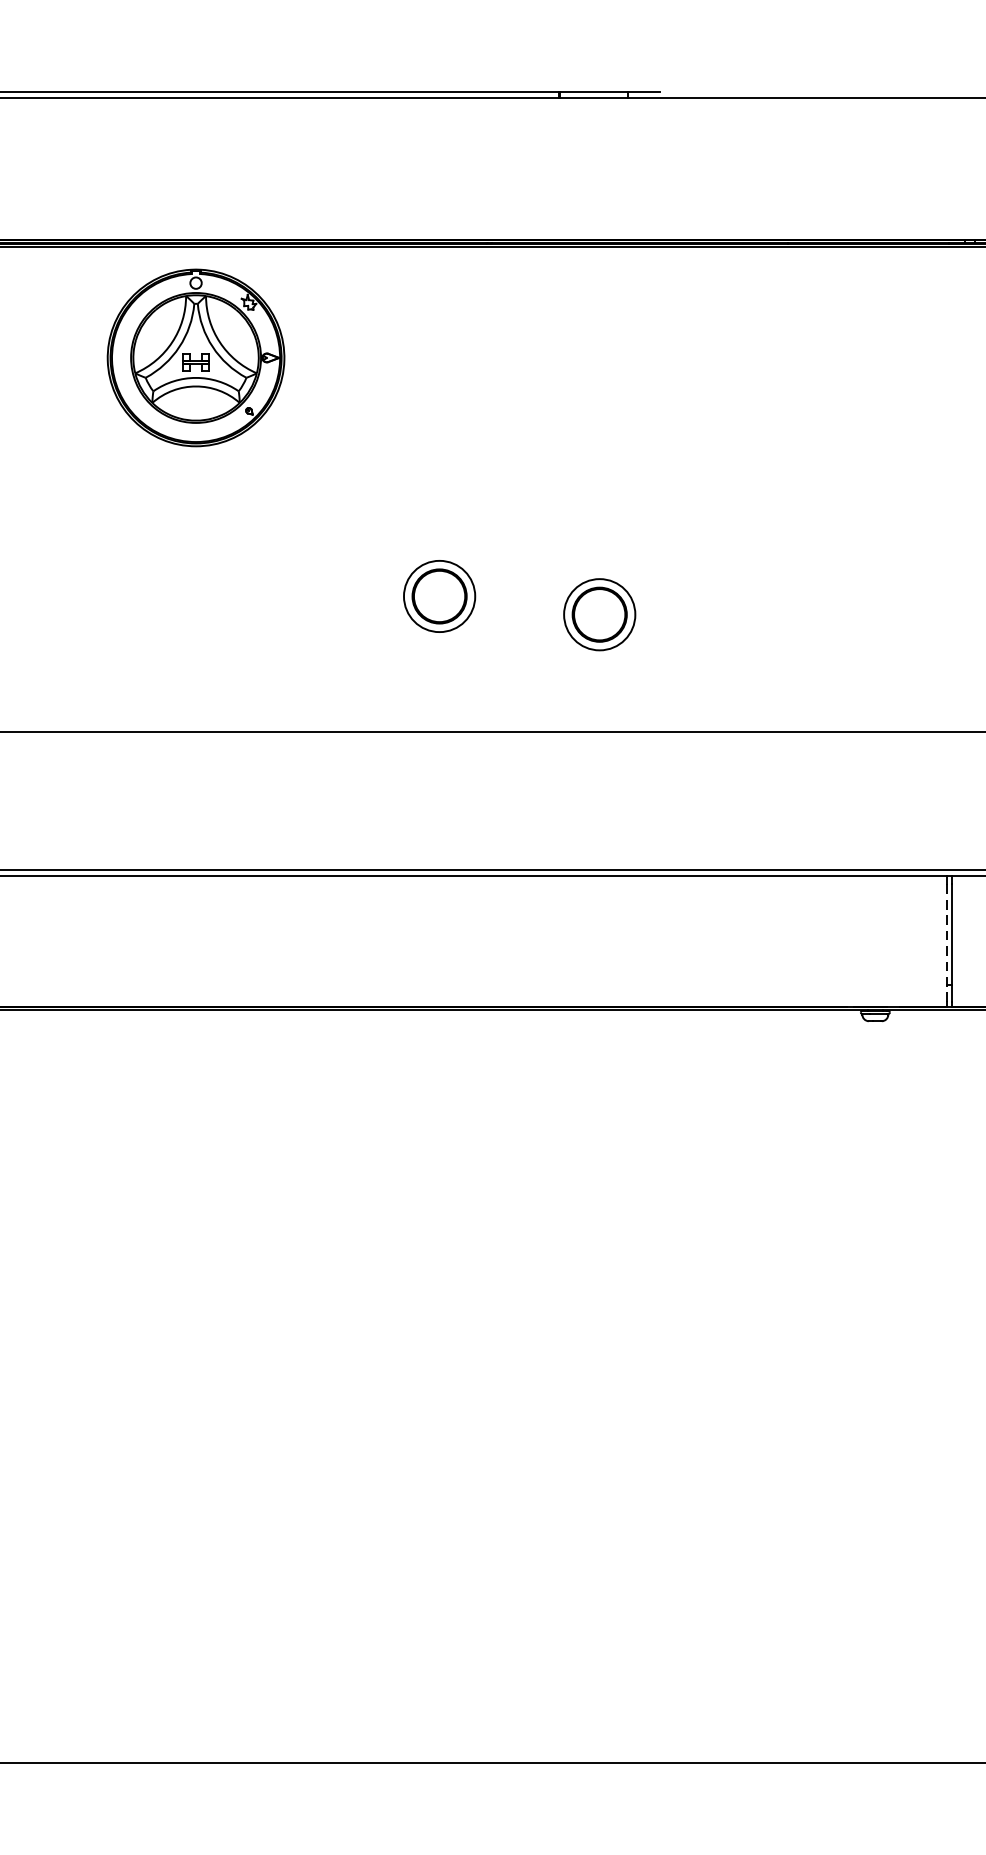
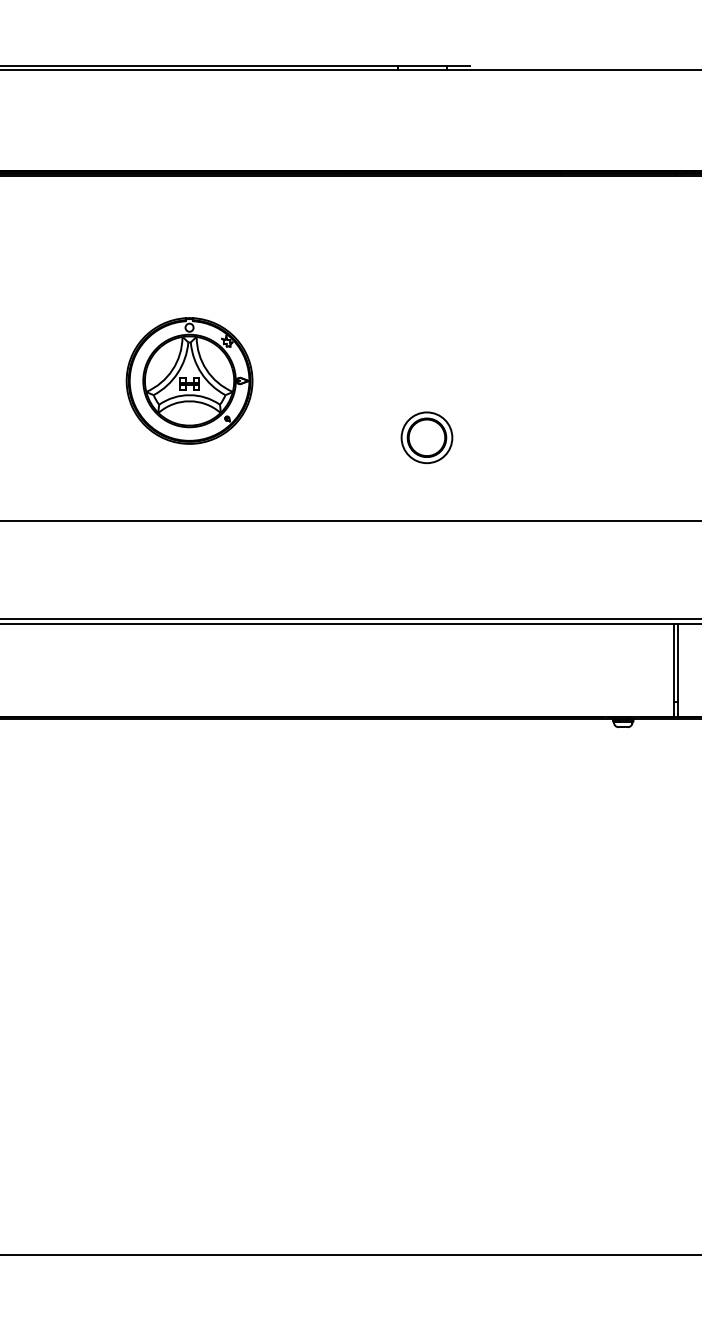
part: (195, 357) -> (189, 380), moved
part: (438, 596) -> (312, 424), removed
line: (945, 942) -> (673, 671), dashed -> solid

